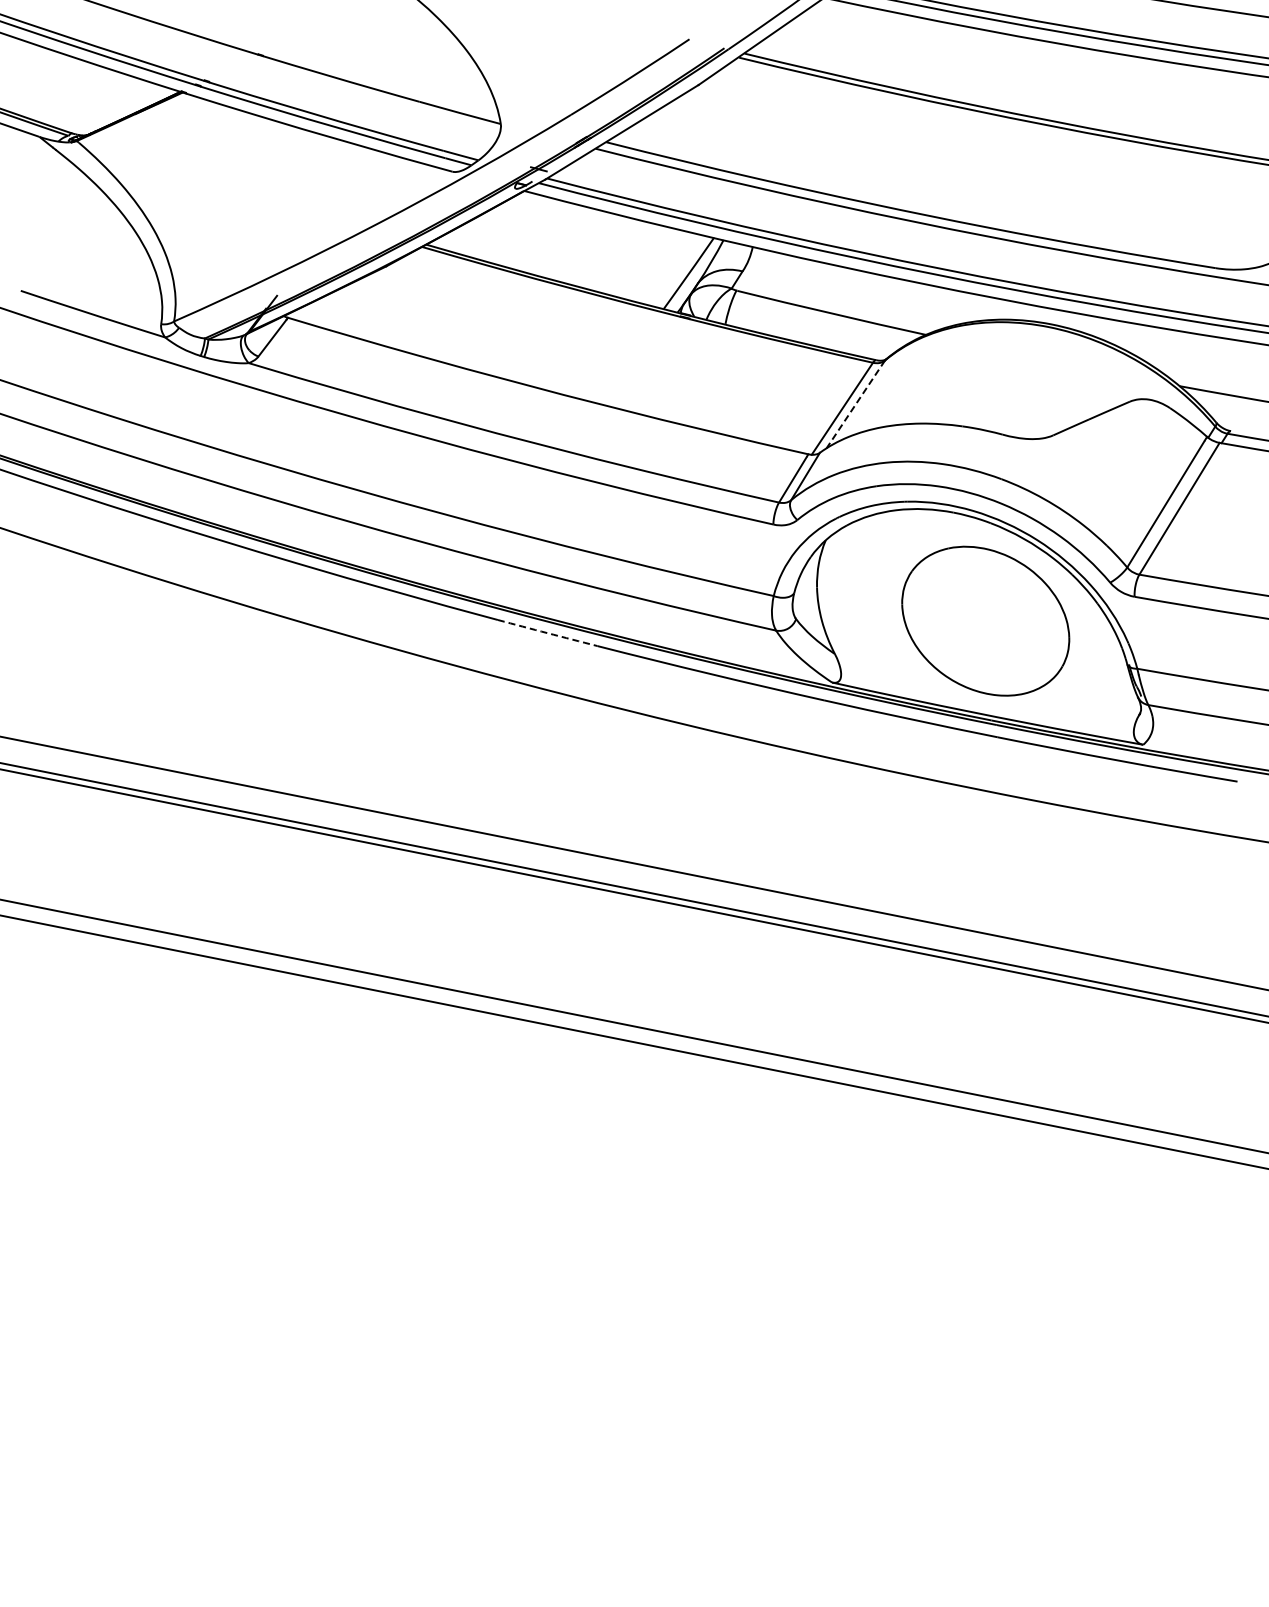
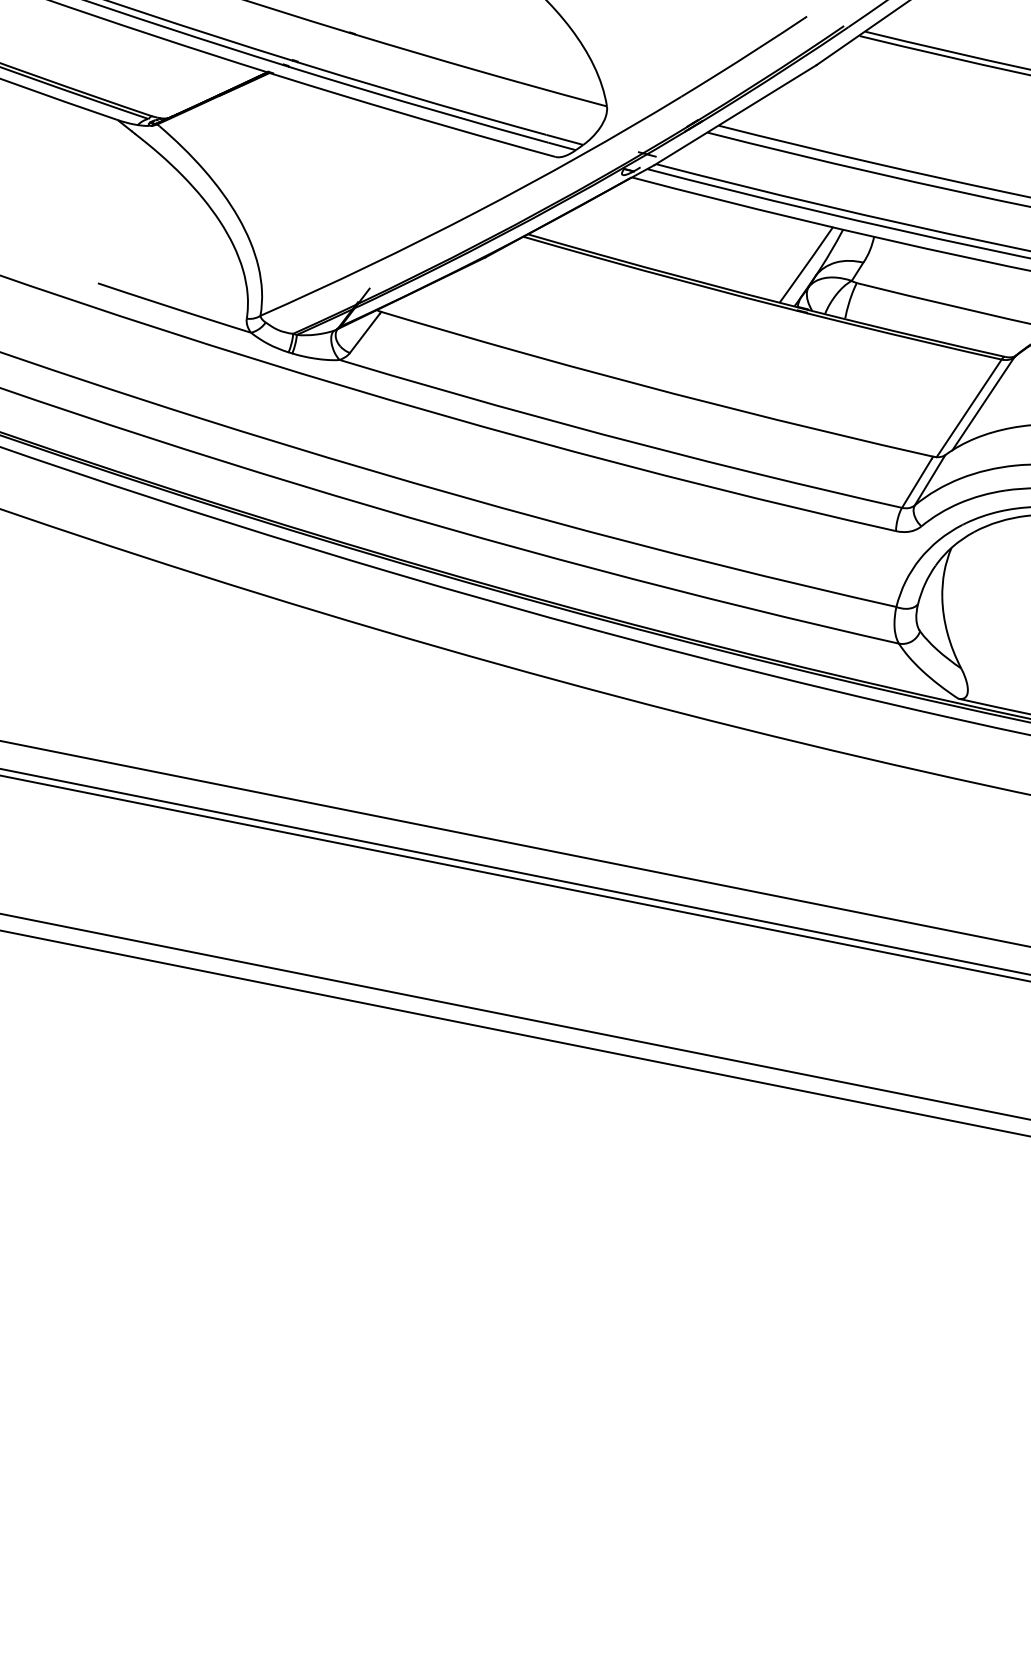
line: (855, 404) -> (983, 403), dashed -> solid
arc: (547, 633) -> (656, 646), dashed -> solid

